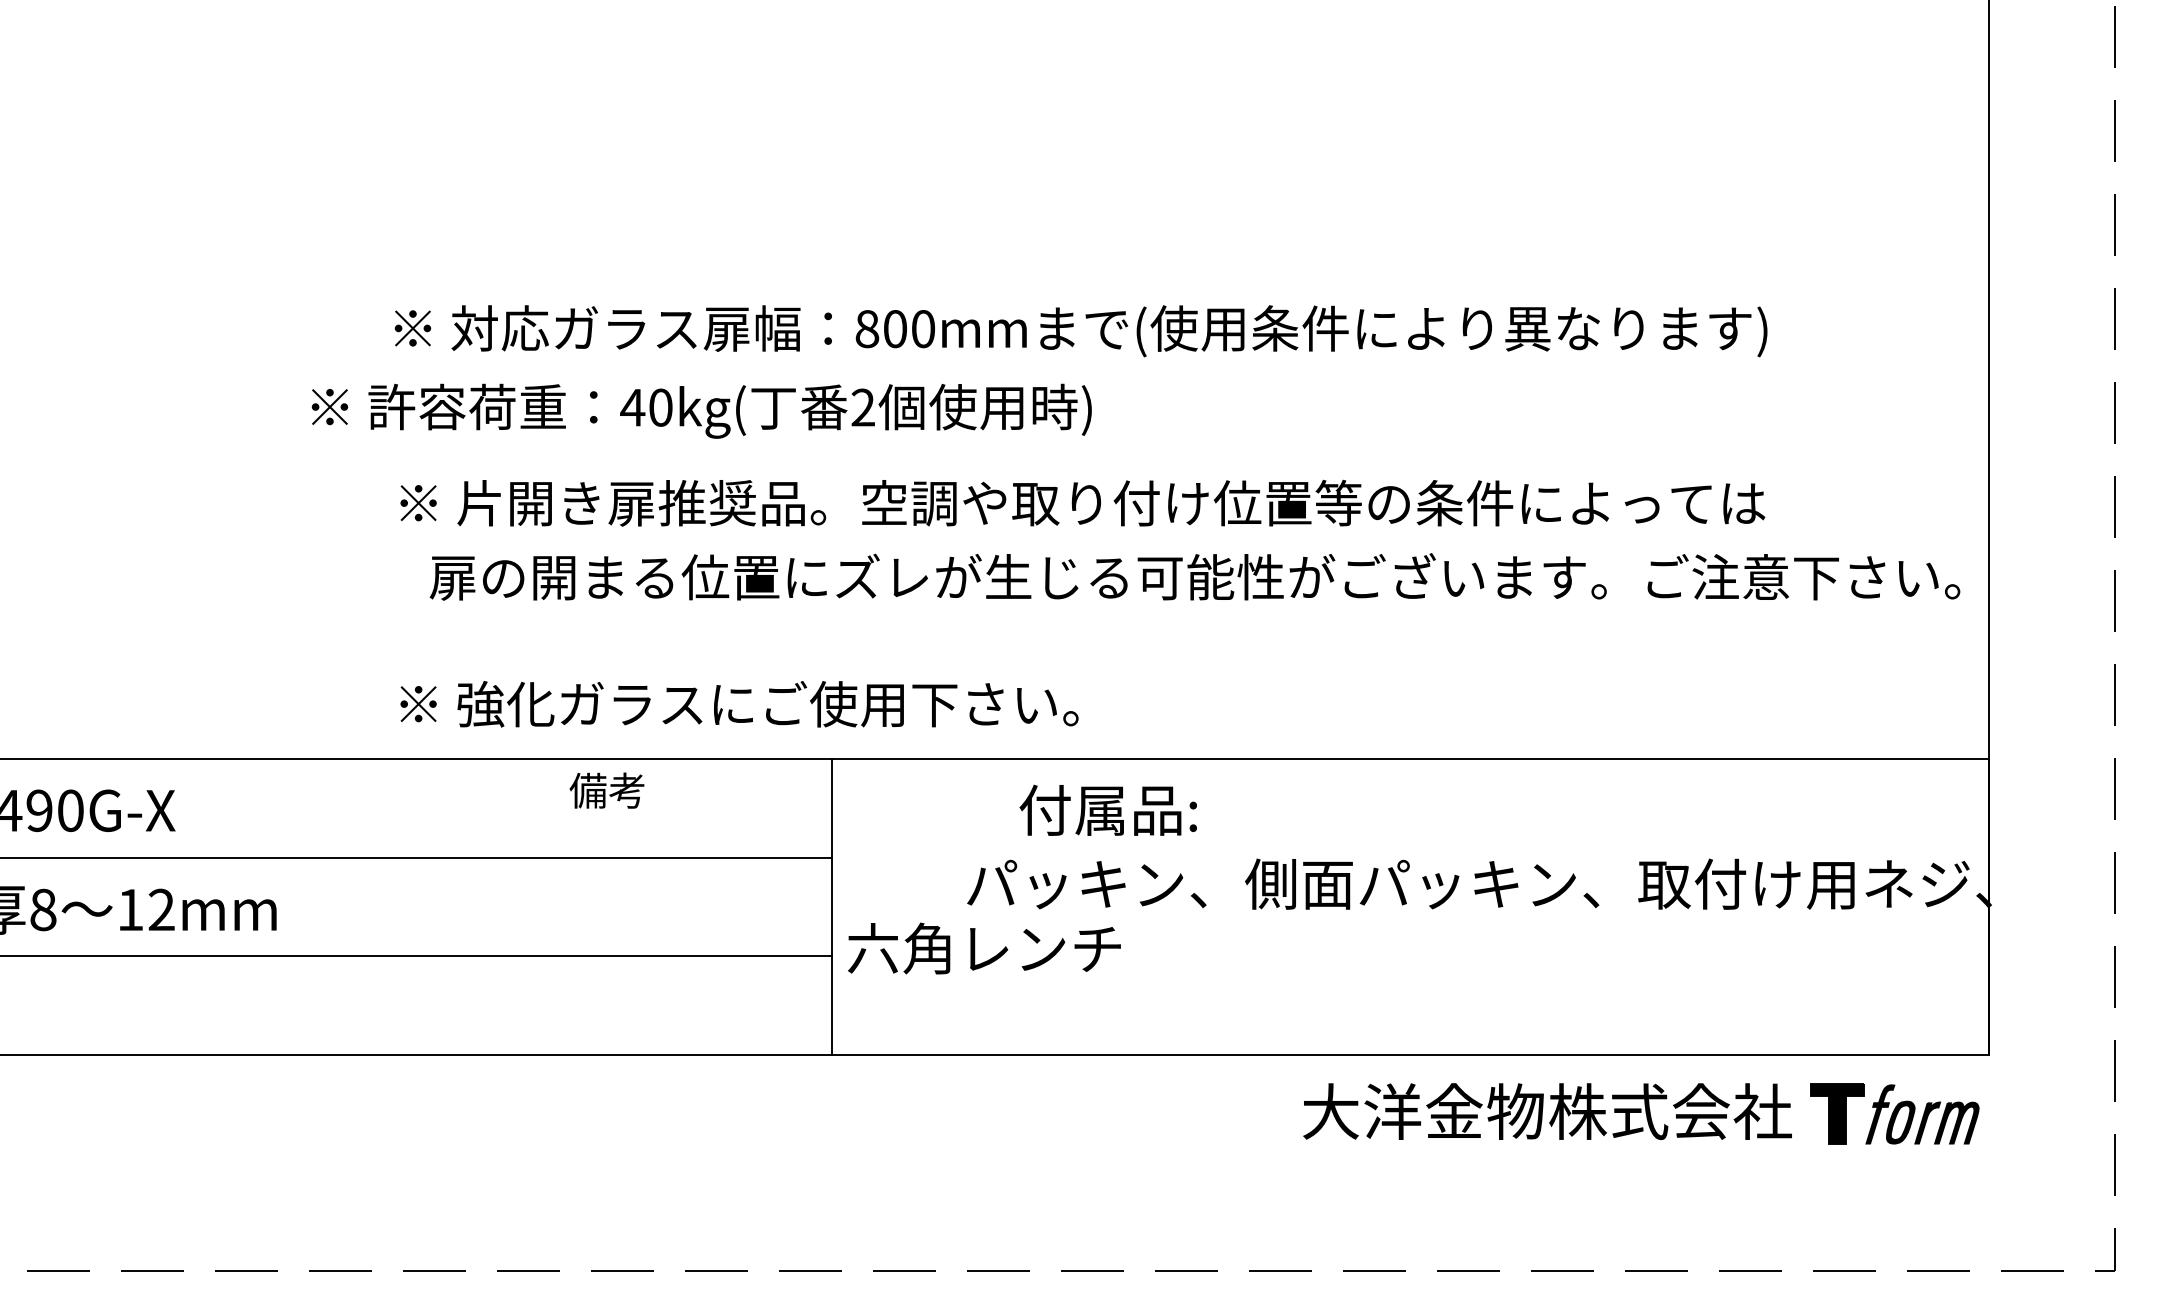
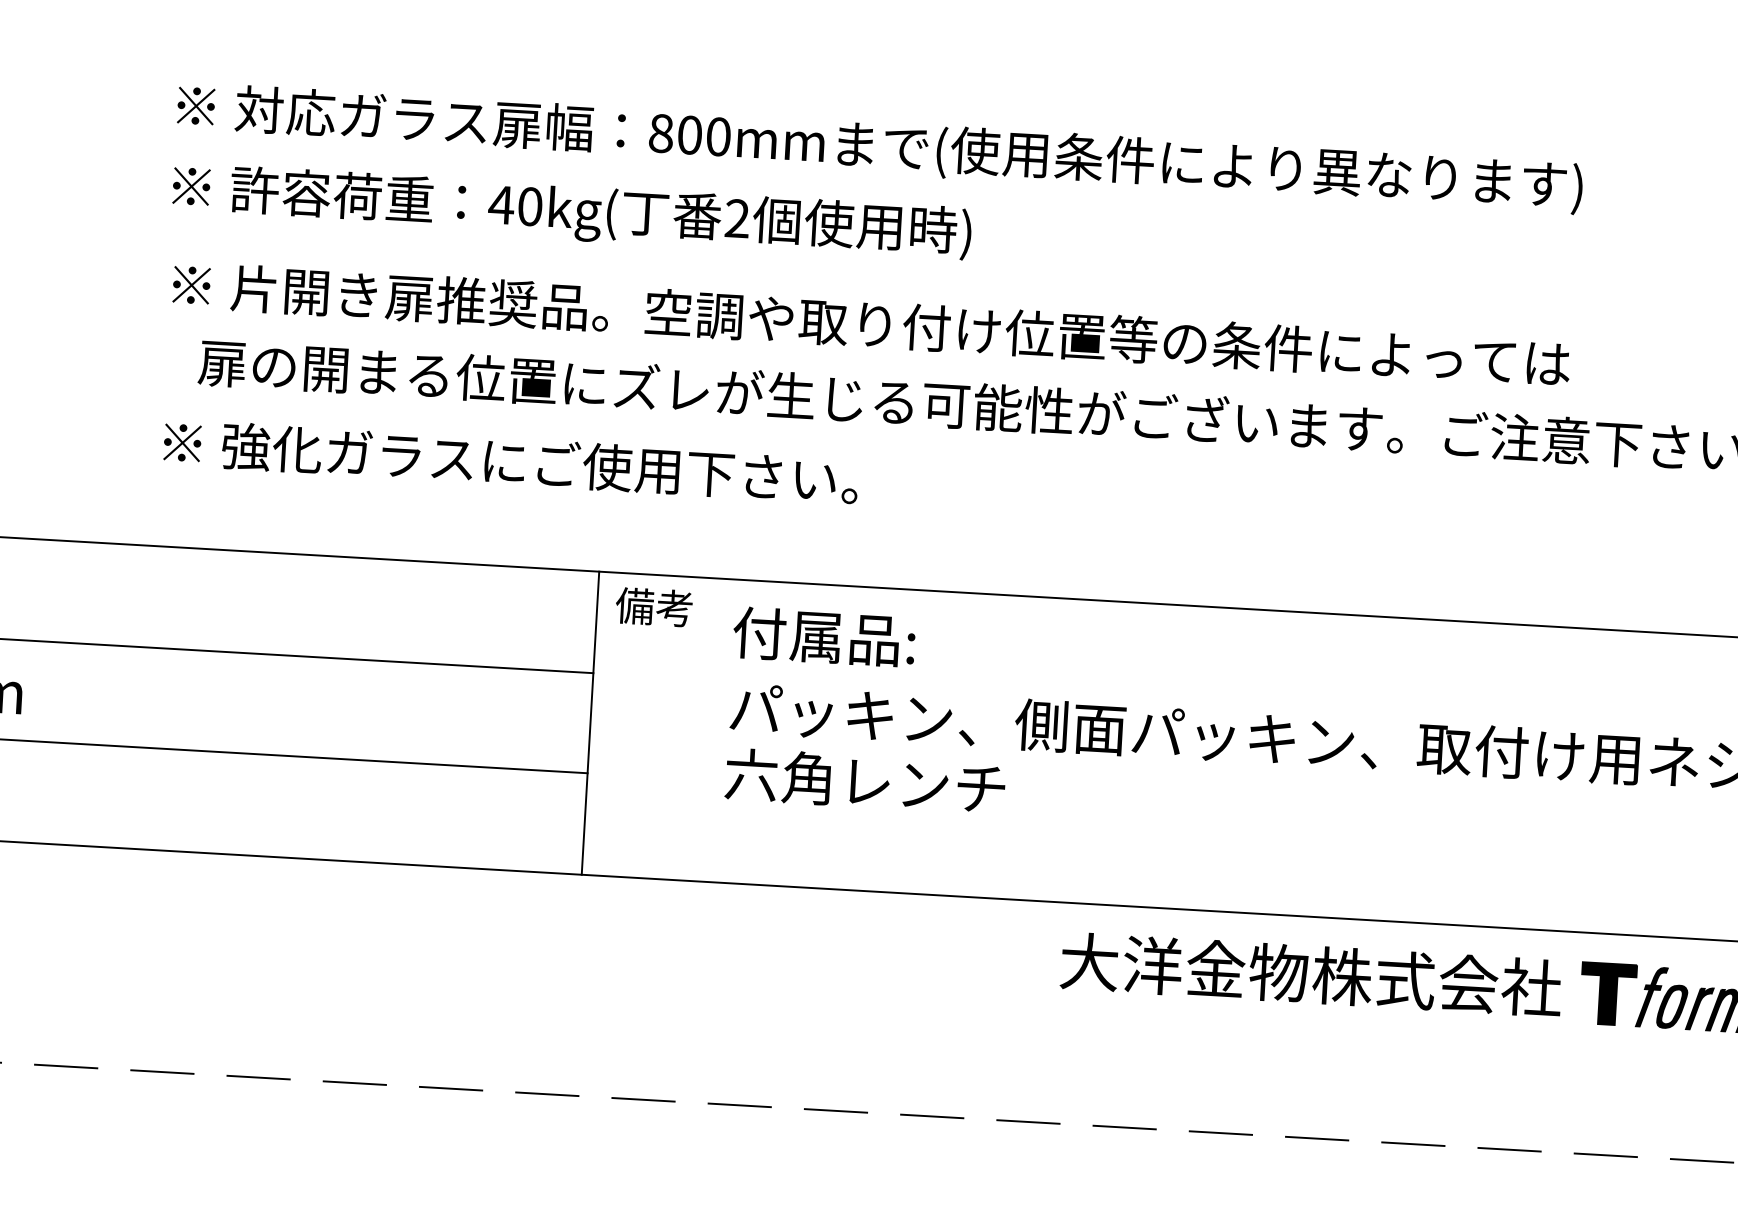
text: (701, 410) -> (571, 211), moved
text: (739, 704) -> (511, 462), moved
text: (606, 790) -> (653, 606), moved
text: (1107, 809) -> (823, 636), moved
text: (984, 948) -> (865, 781), moved

